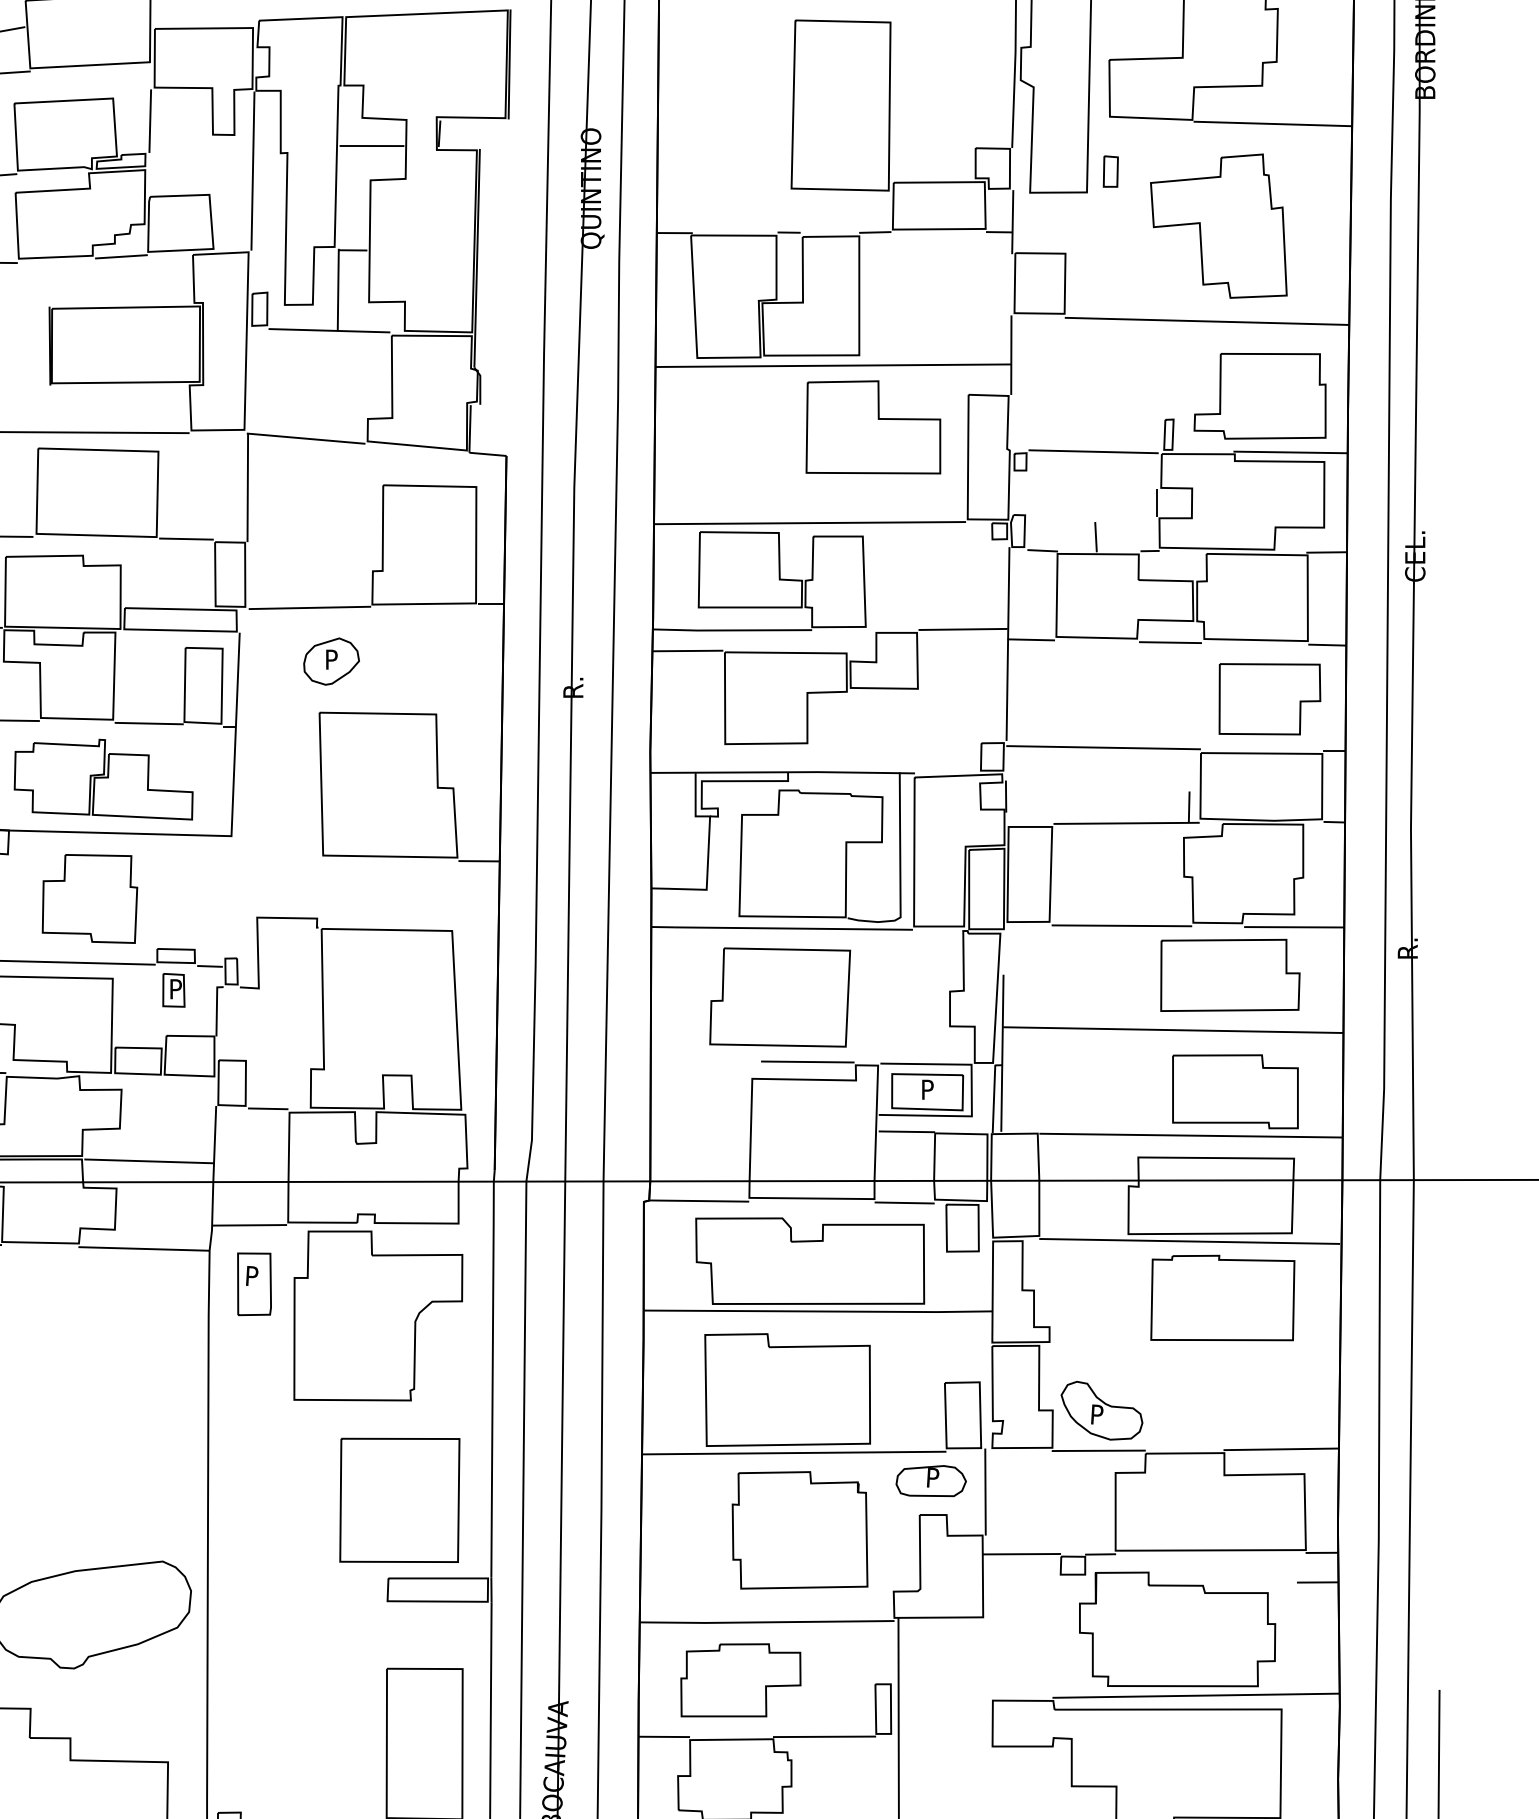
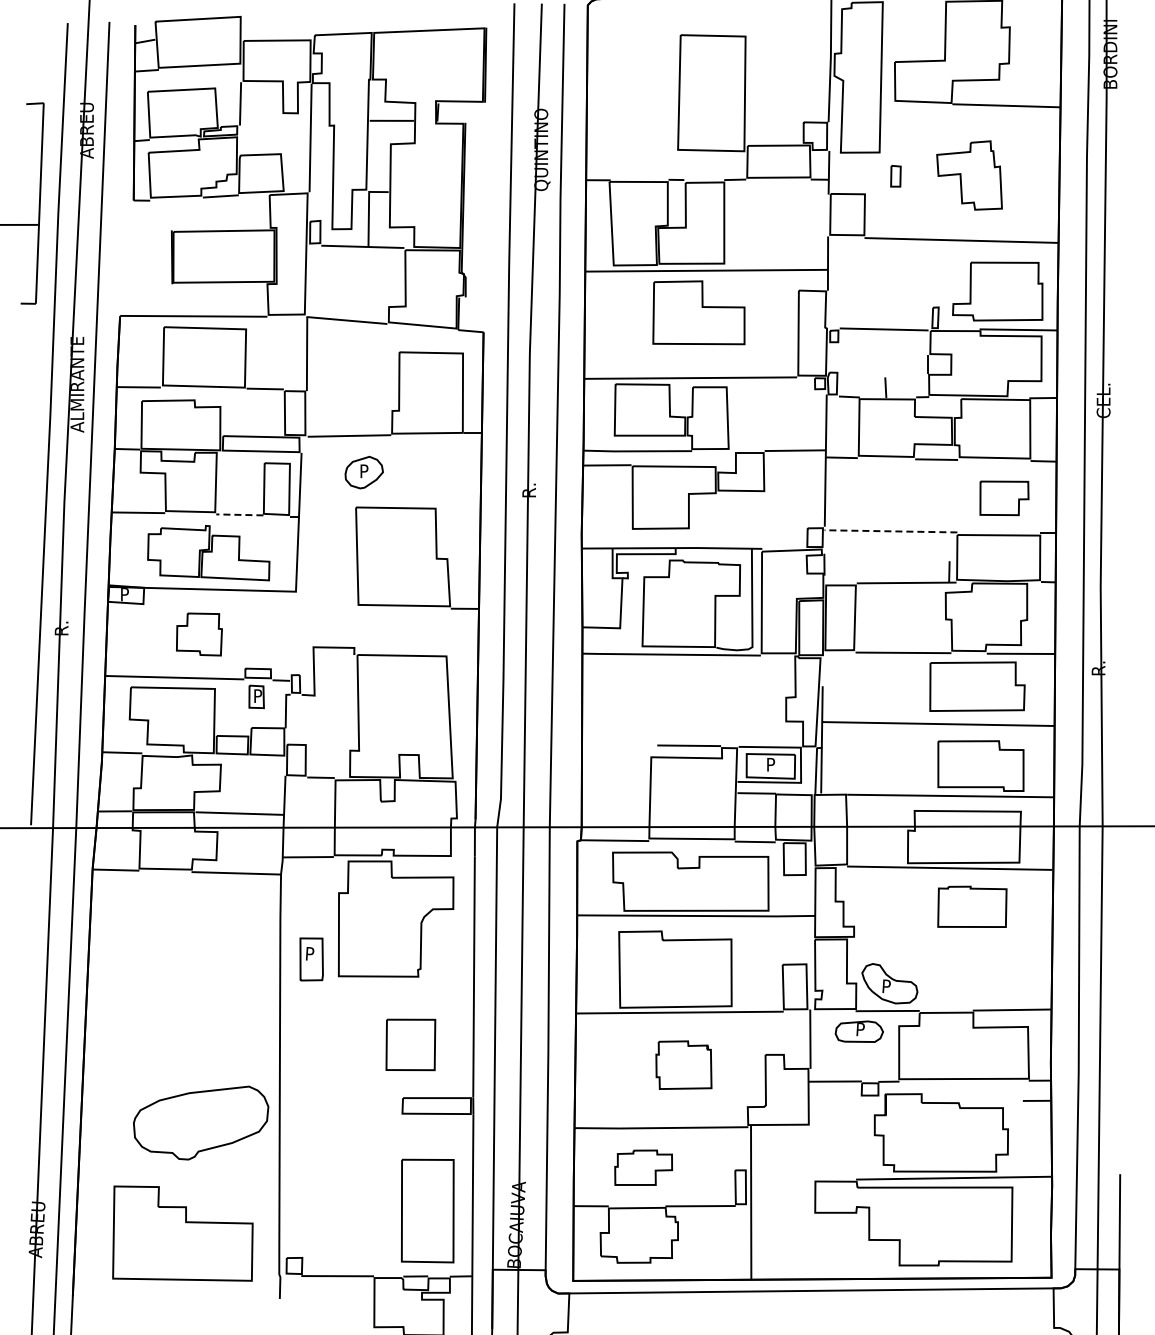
part: (1110, 171) -> (895, 176), moved
part: (1218, 226) -> (969, 175), size x0.7
part: (872, 426) -> (698, 312), moved
part: (1269, 699) -> (1004, 498), size x0.7
line: (148, 723) -> (239, 514), solid -> dashed
line: (1102, 747) -> (890, 531), solid -> dashed
part: (90, 898) -> (199, 634), size x0.7
part: (778, 997) -> (669, 701), removed
part: (254, 1284) -> (311, 959), moved
part: (1223, 1297) -> (972, 906), size x0.7
part: (929, 1480) -> (858, 1031), moved
part: (399, 1499) -> (410, 1044), size x0.6
part: (799, 1529) -> (683, 1064), size x0.6
part: (740, 1680) -> (643, 1167), size x0.7

